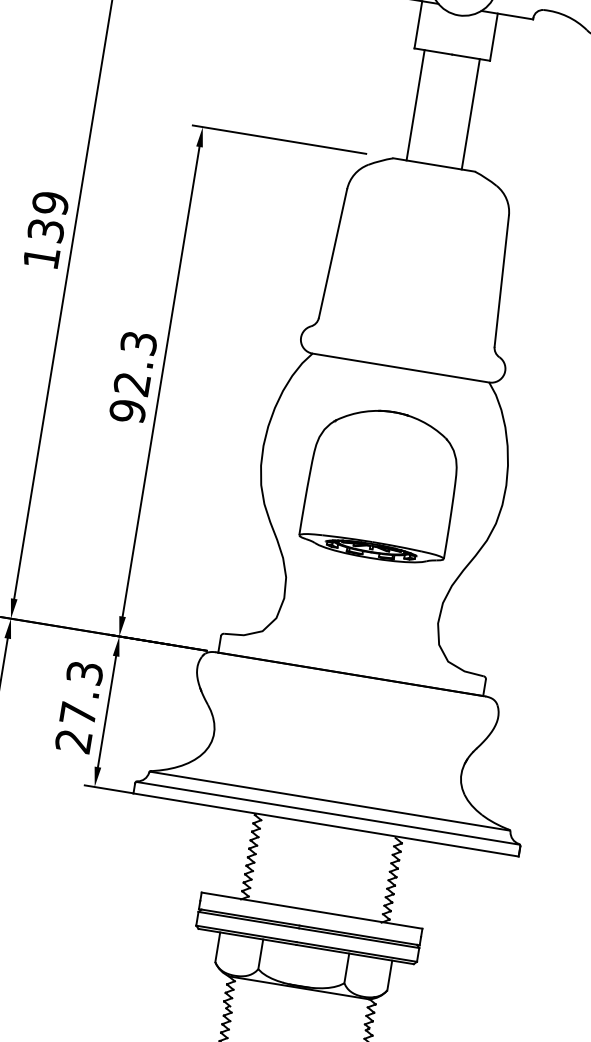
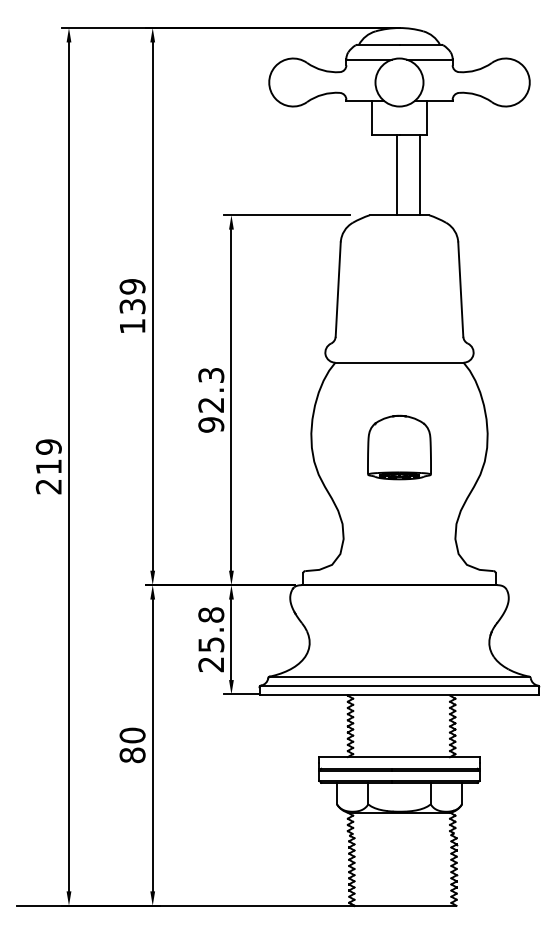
line: (415, 105) -> (397, 175), moved
part: (381, 484) -> (399, 447), size x0.6
text: (81, 693) -> (211, 629), 27.3 -> 25.8

